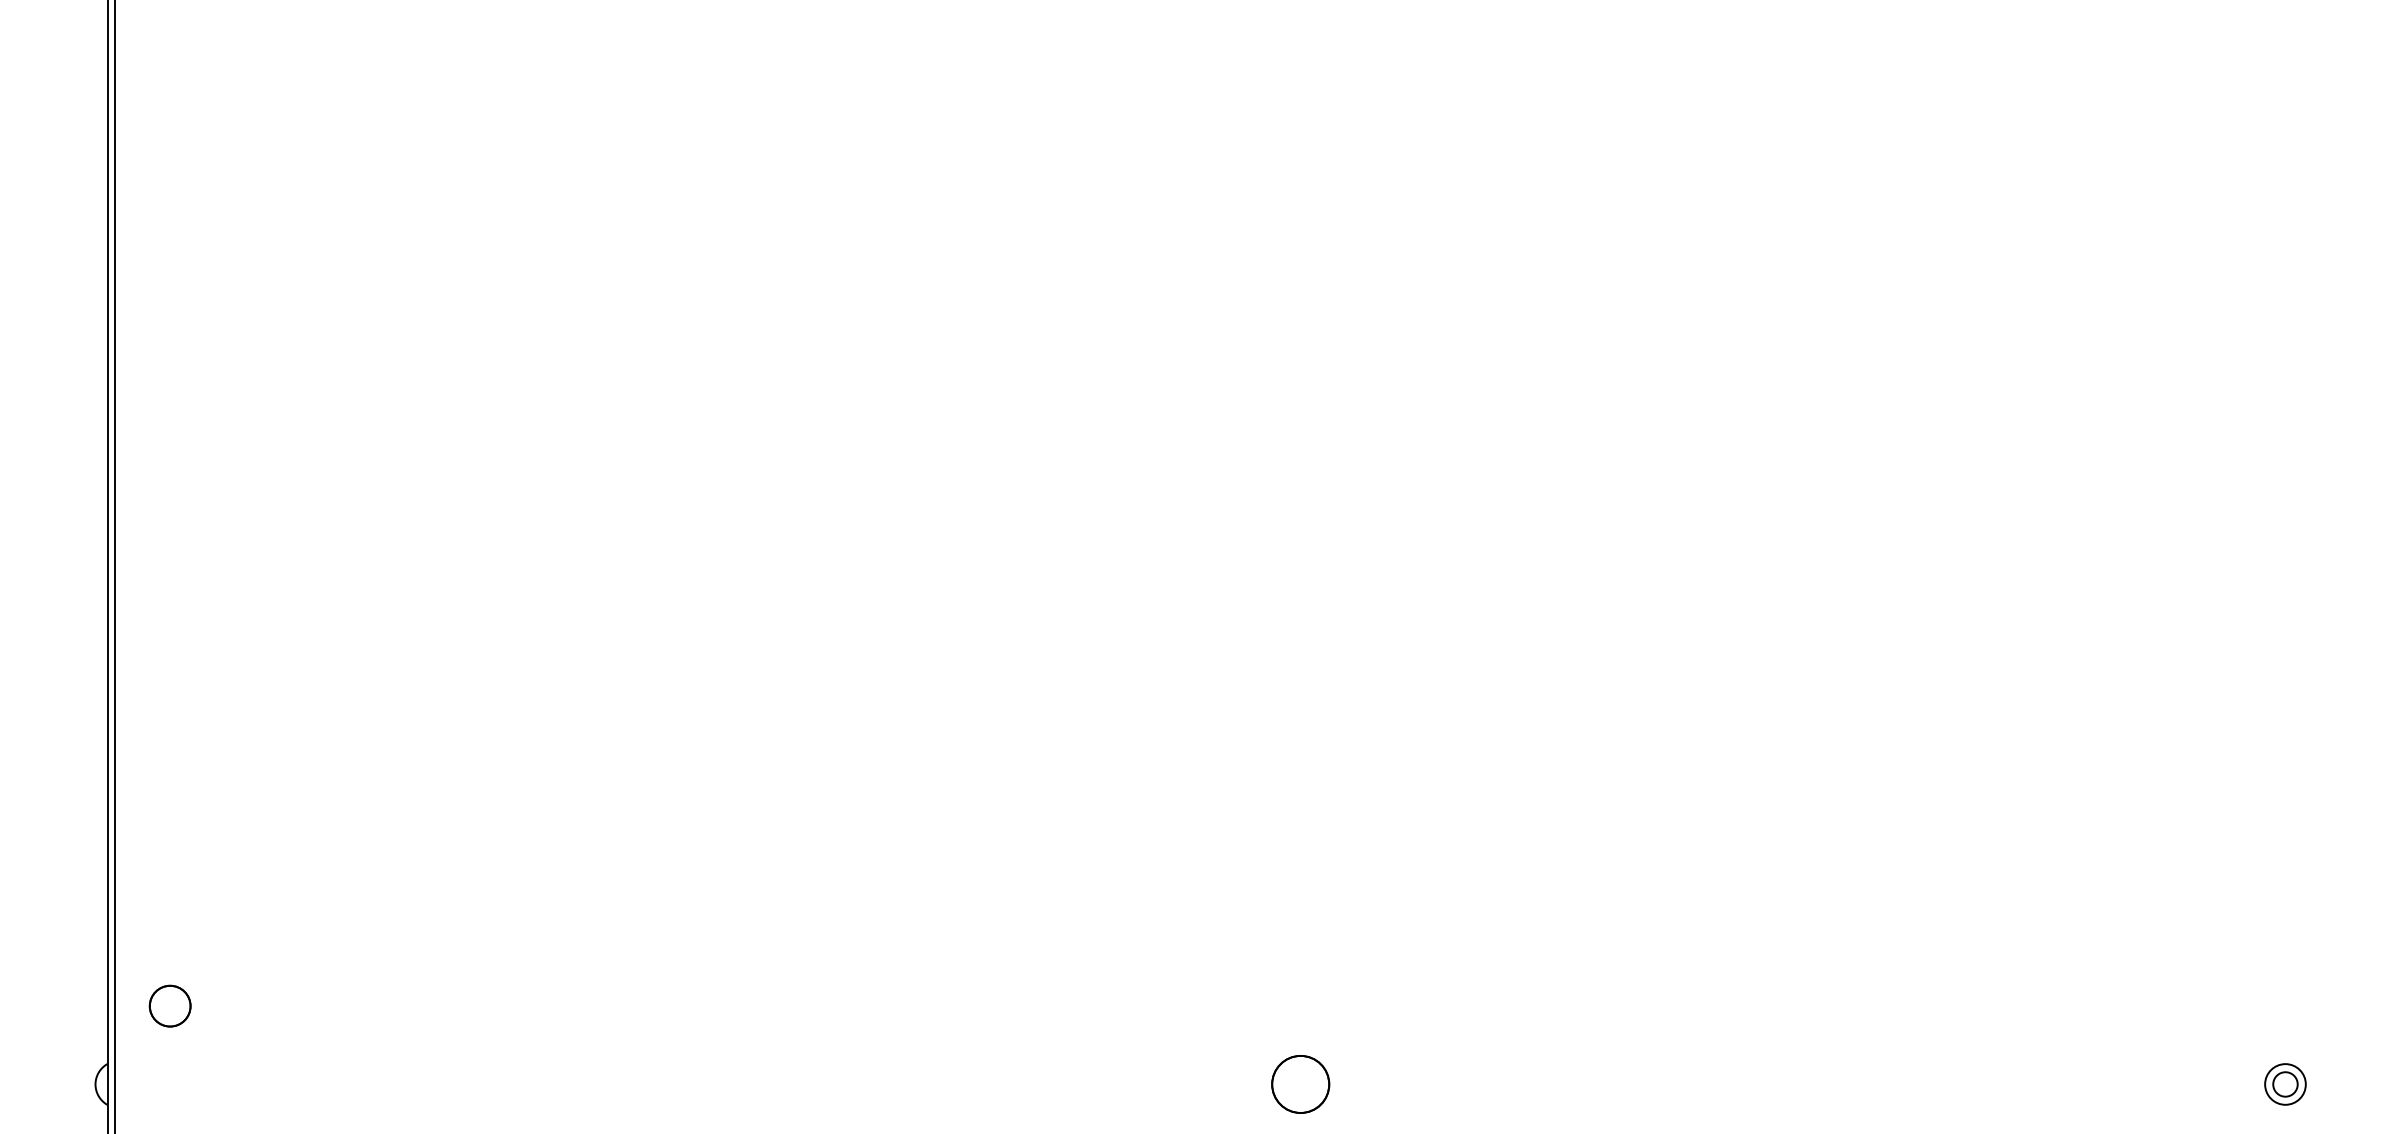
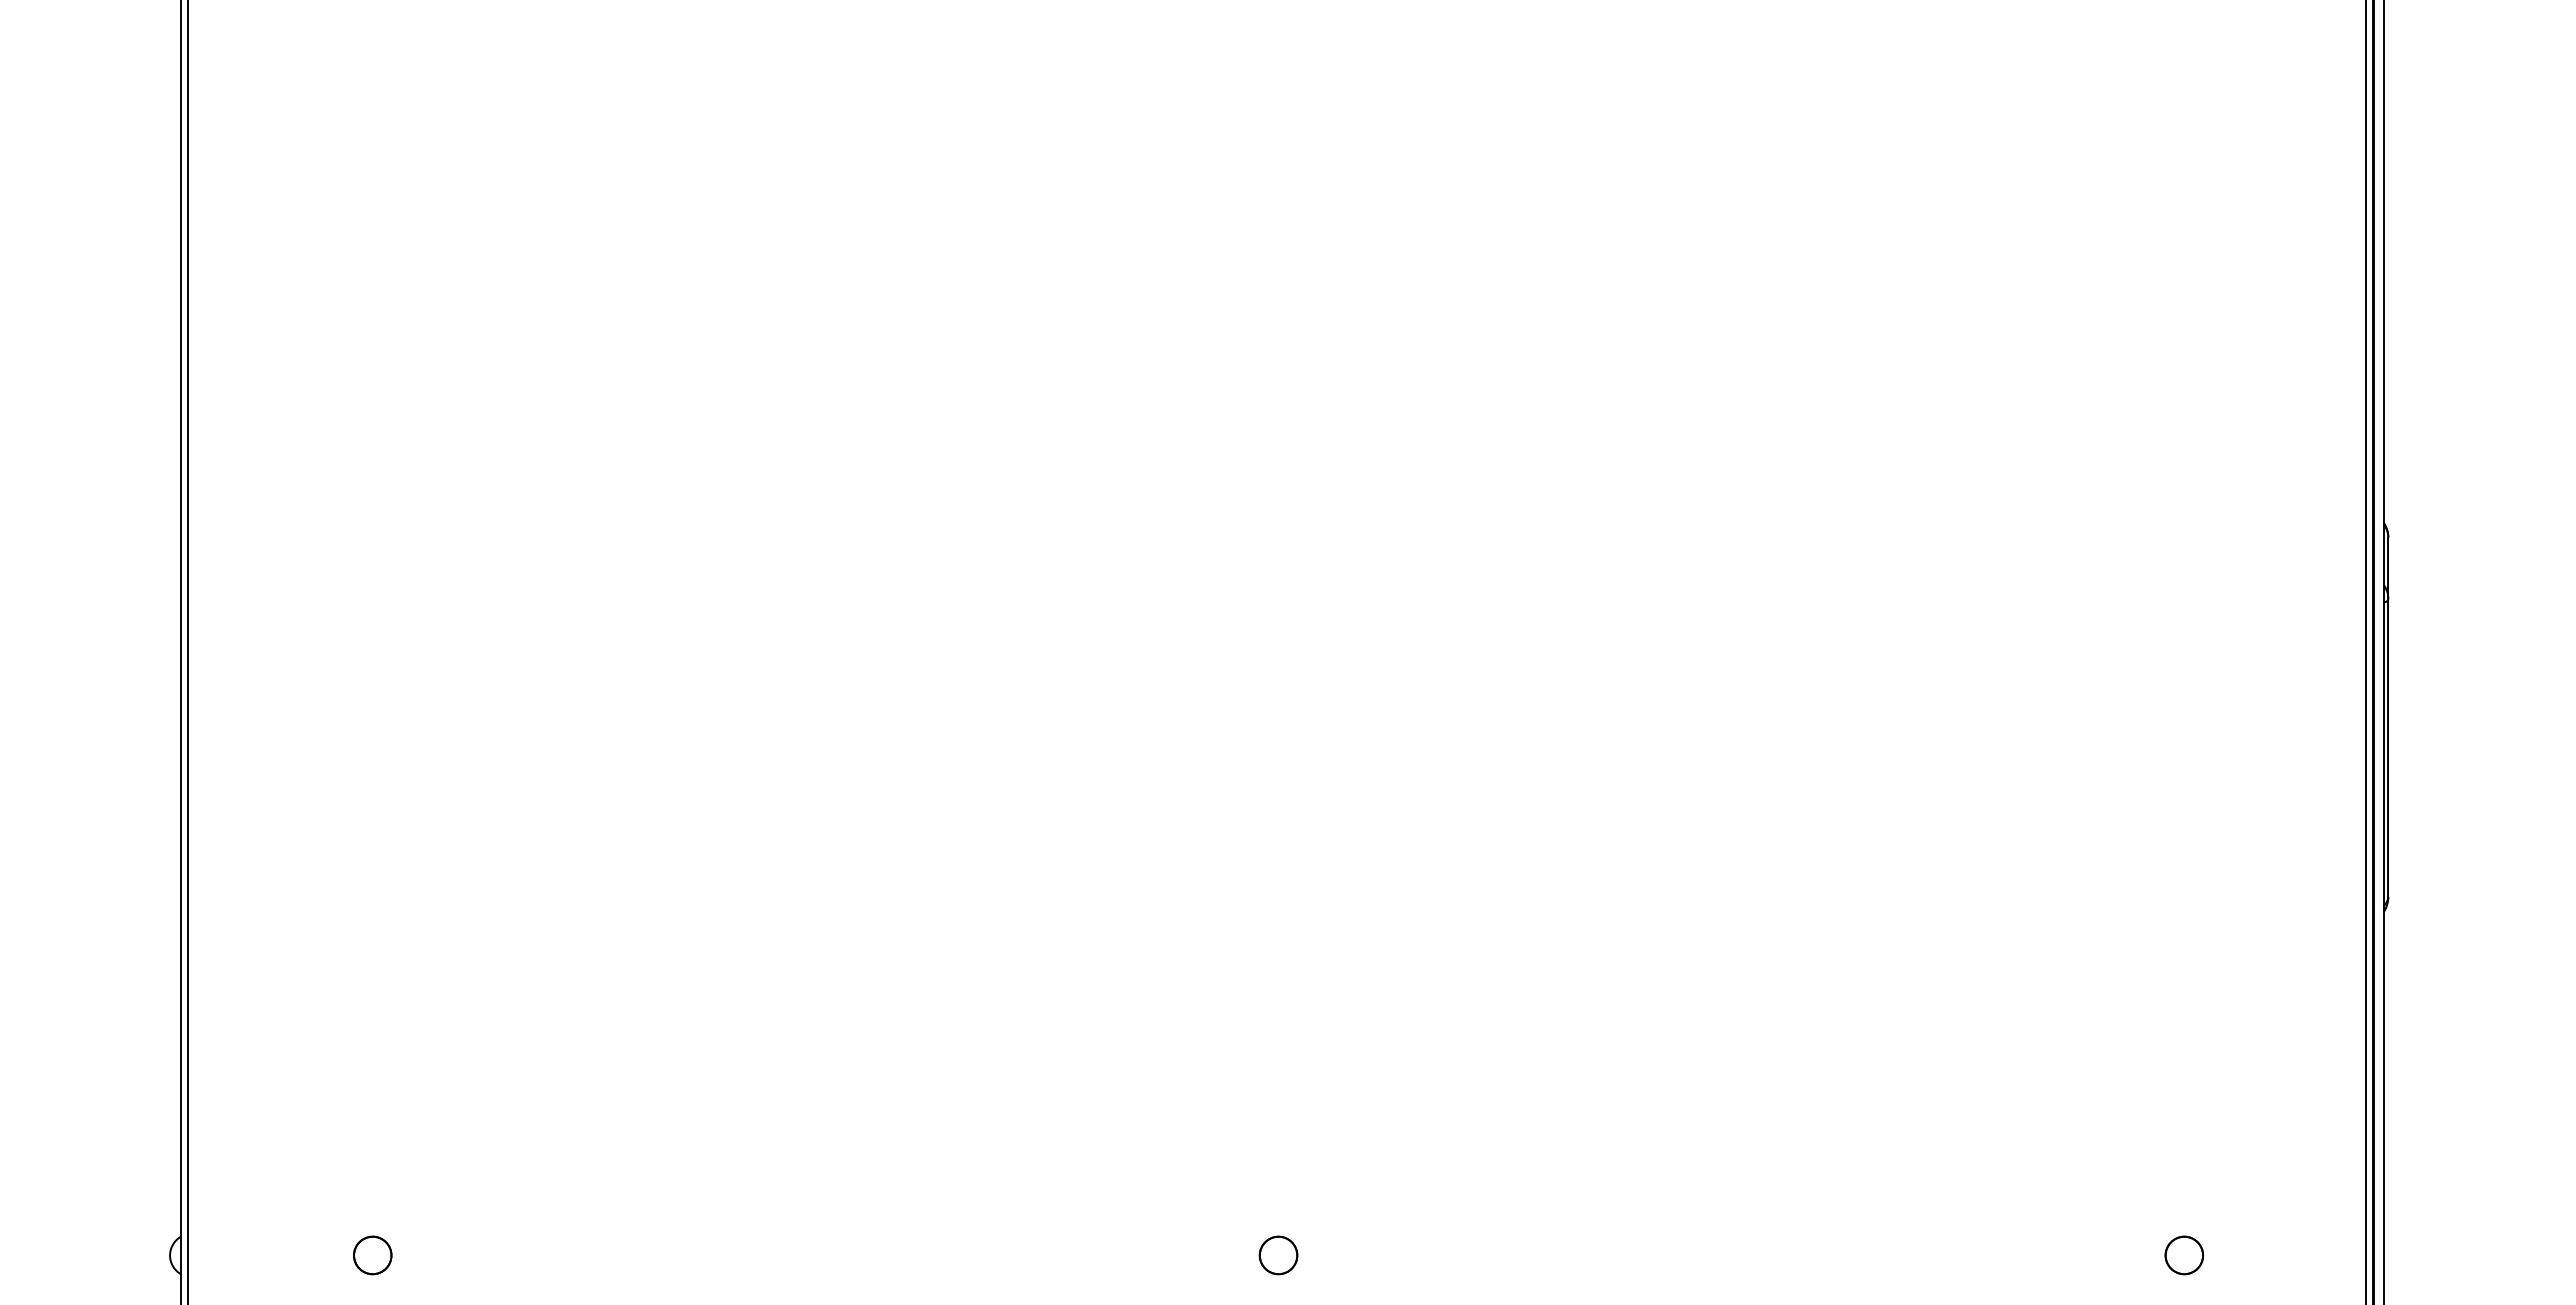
part: (169, 1006) -> (372, 1255), moved
part: (1300, 1084) -> (1278, 1255), size x0.71
circle: (2285, 1084) -> (2184, 1255), size x1.67

